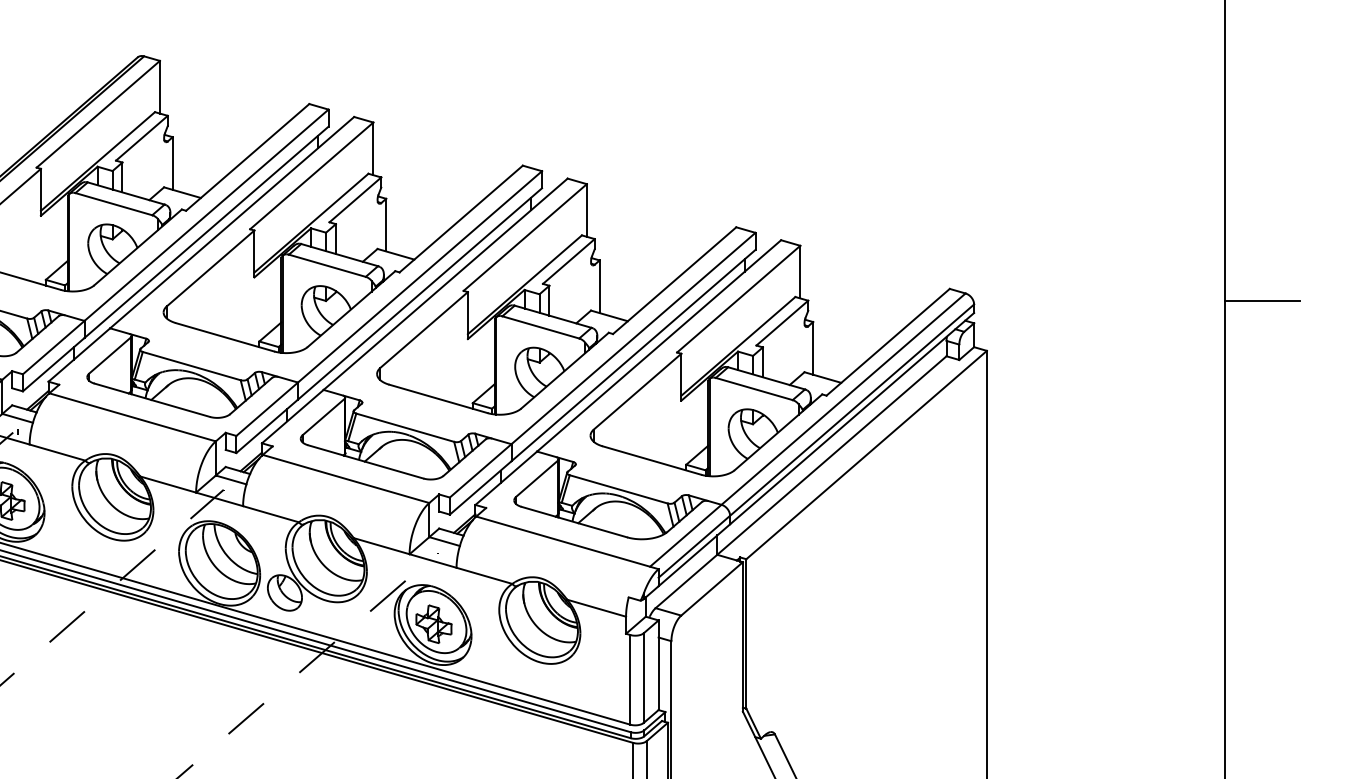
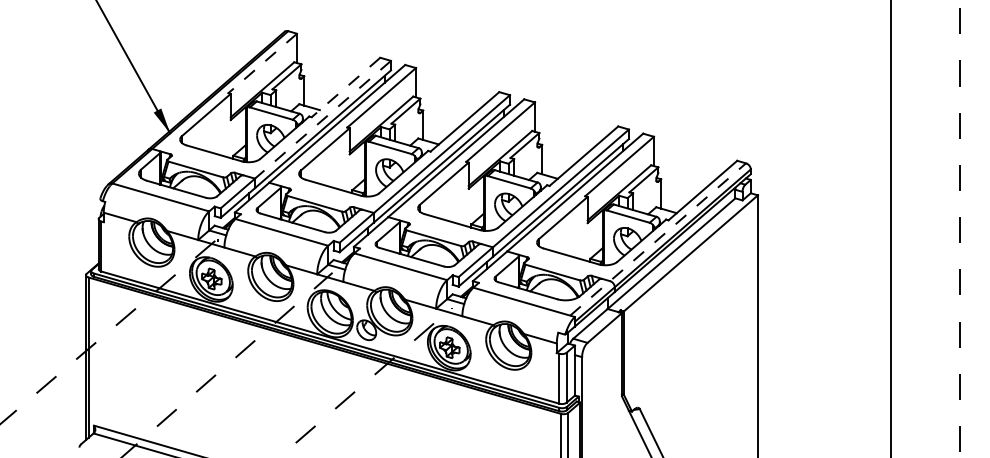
line: (97, 114) -> (262, 63), solid -> dashed
line: (246, 157) -> (345, 87), solid -> dashed
line: (207, 214) -> (323, 119), solid -> dashed
line: (1262, 300) -> (911, 167), removed
line: (808, 430) -> (658, 239), solid -> dashed

